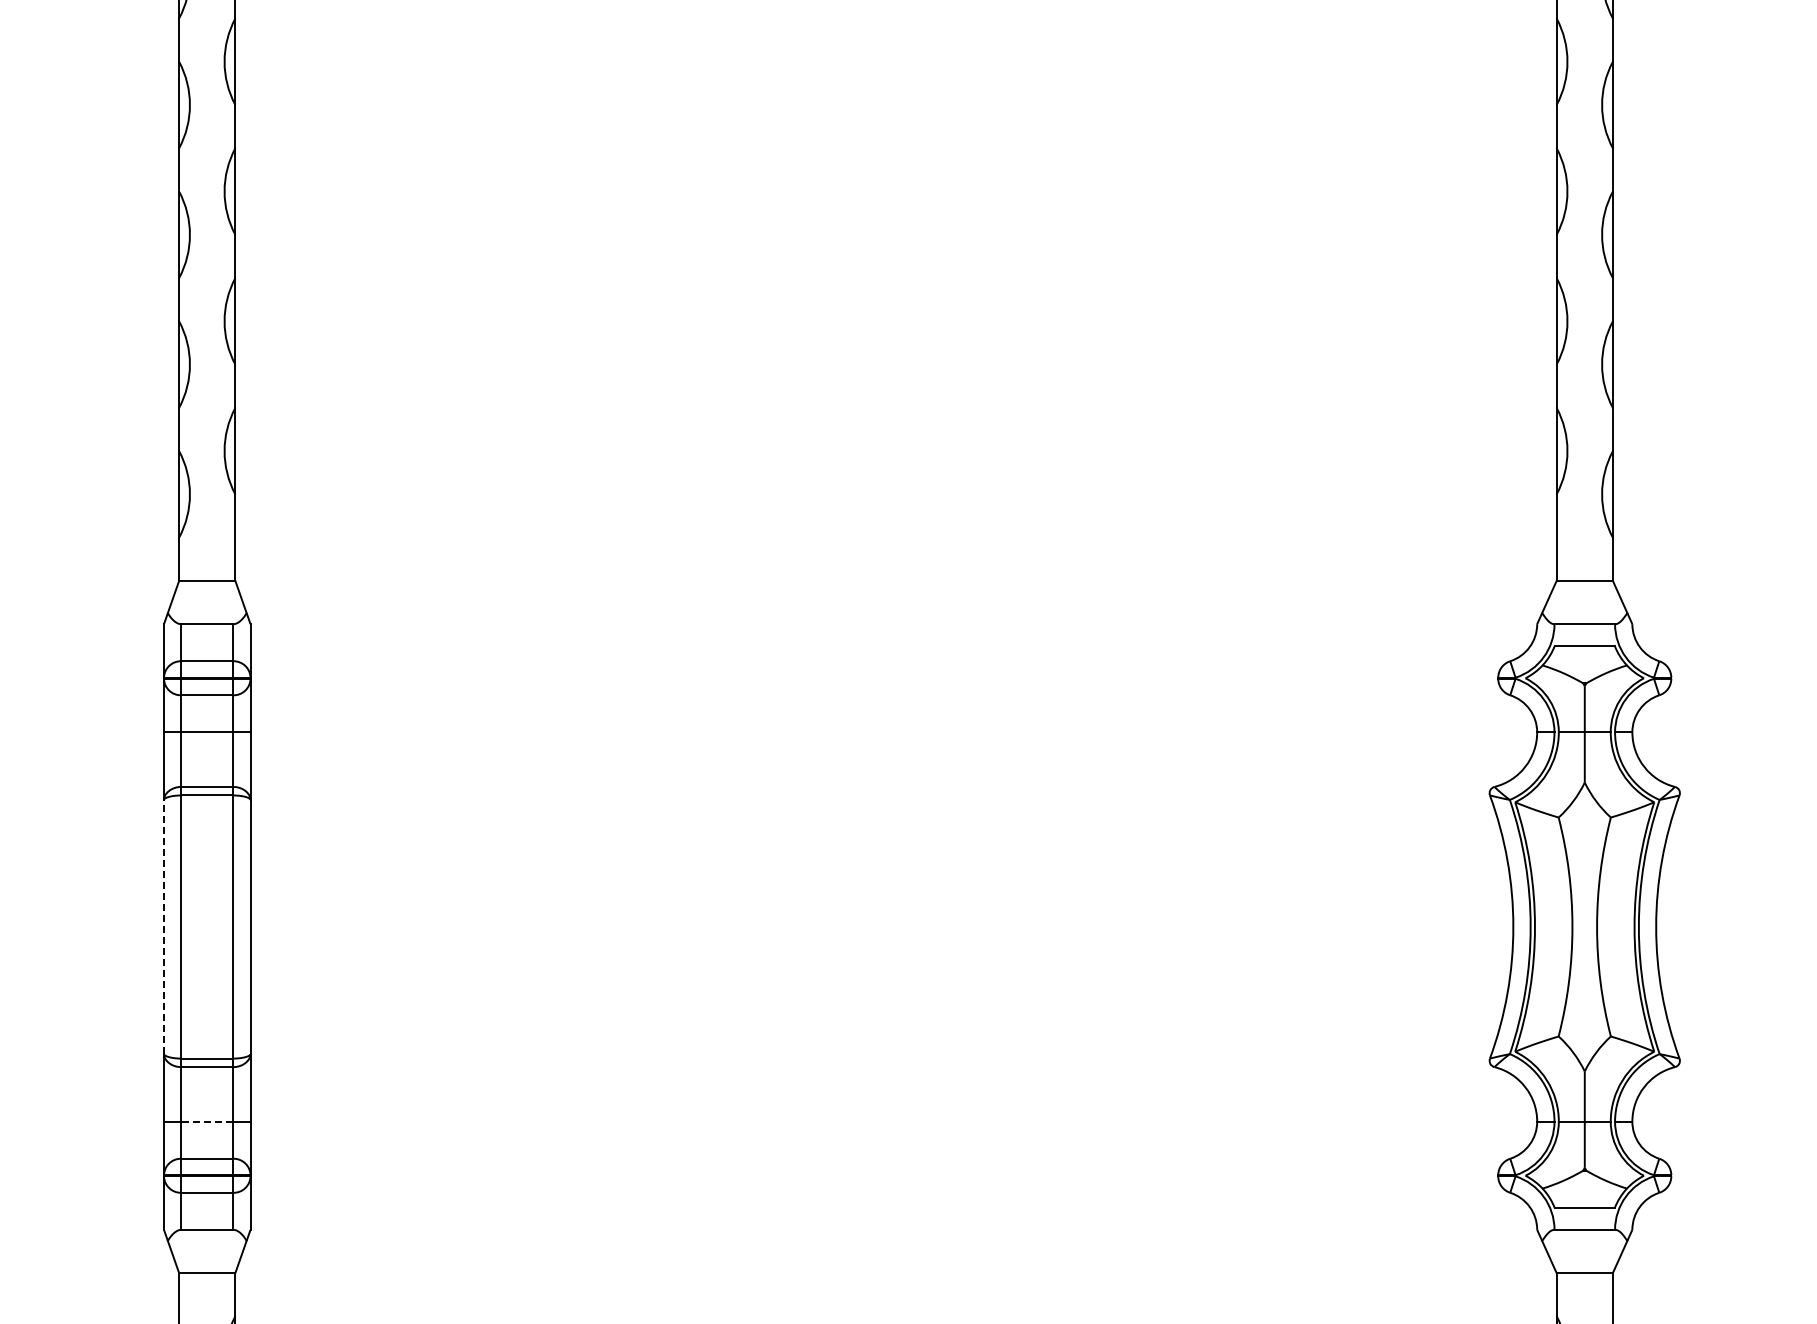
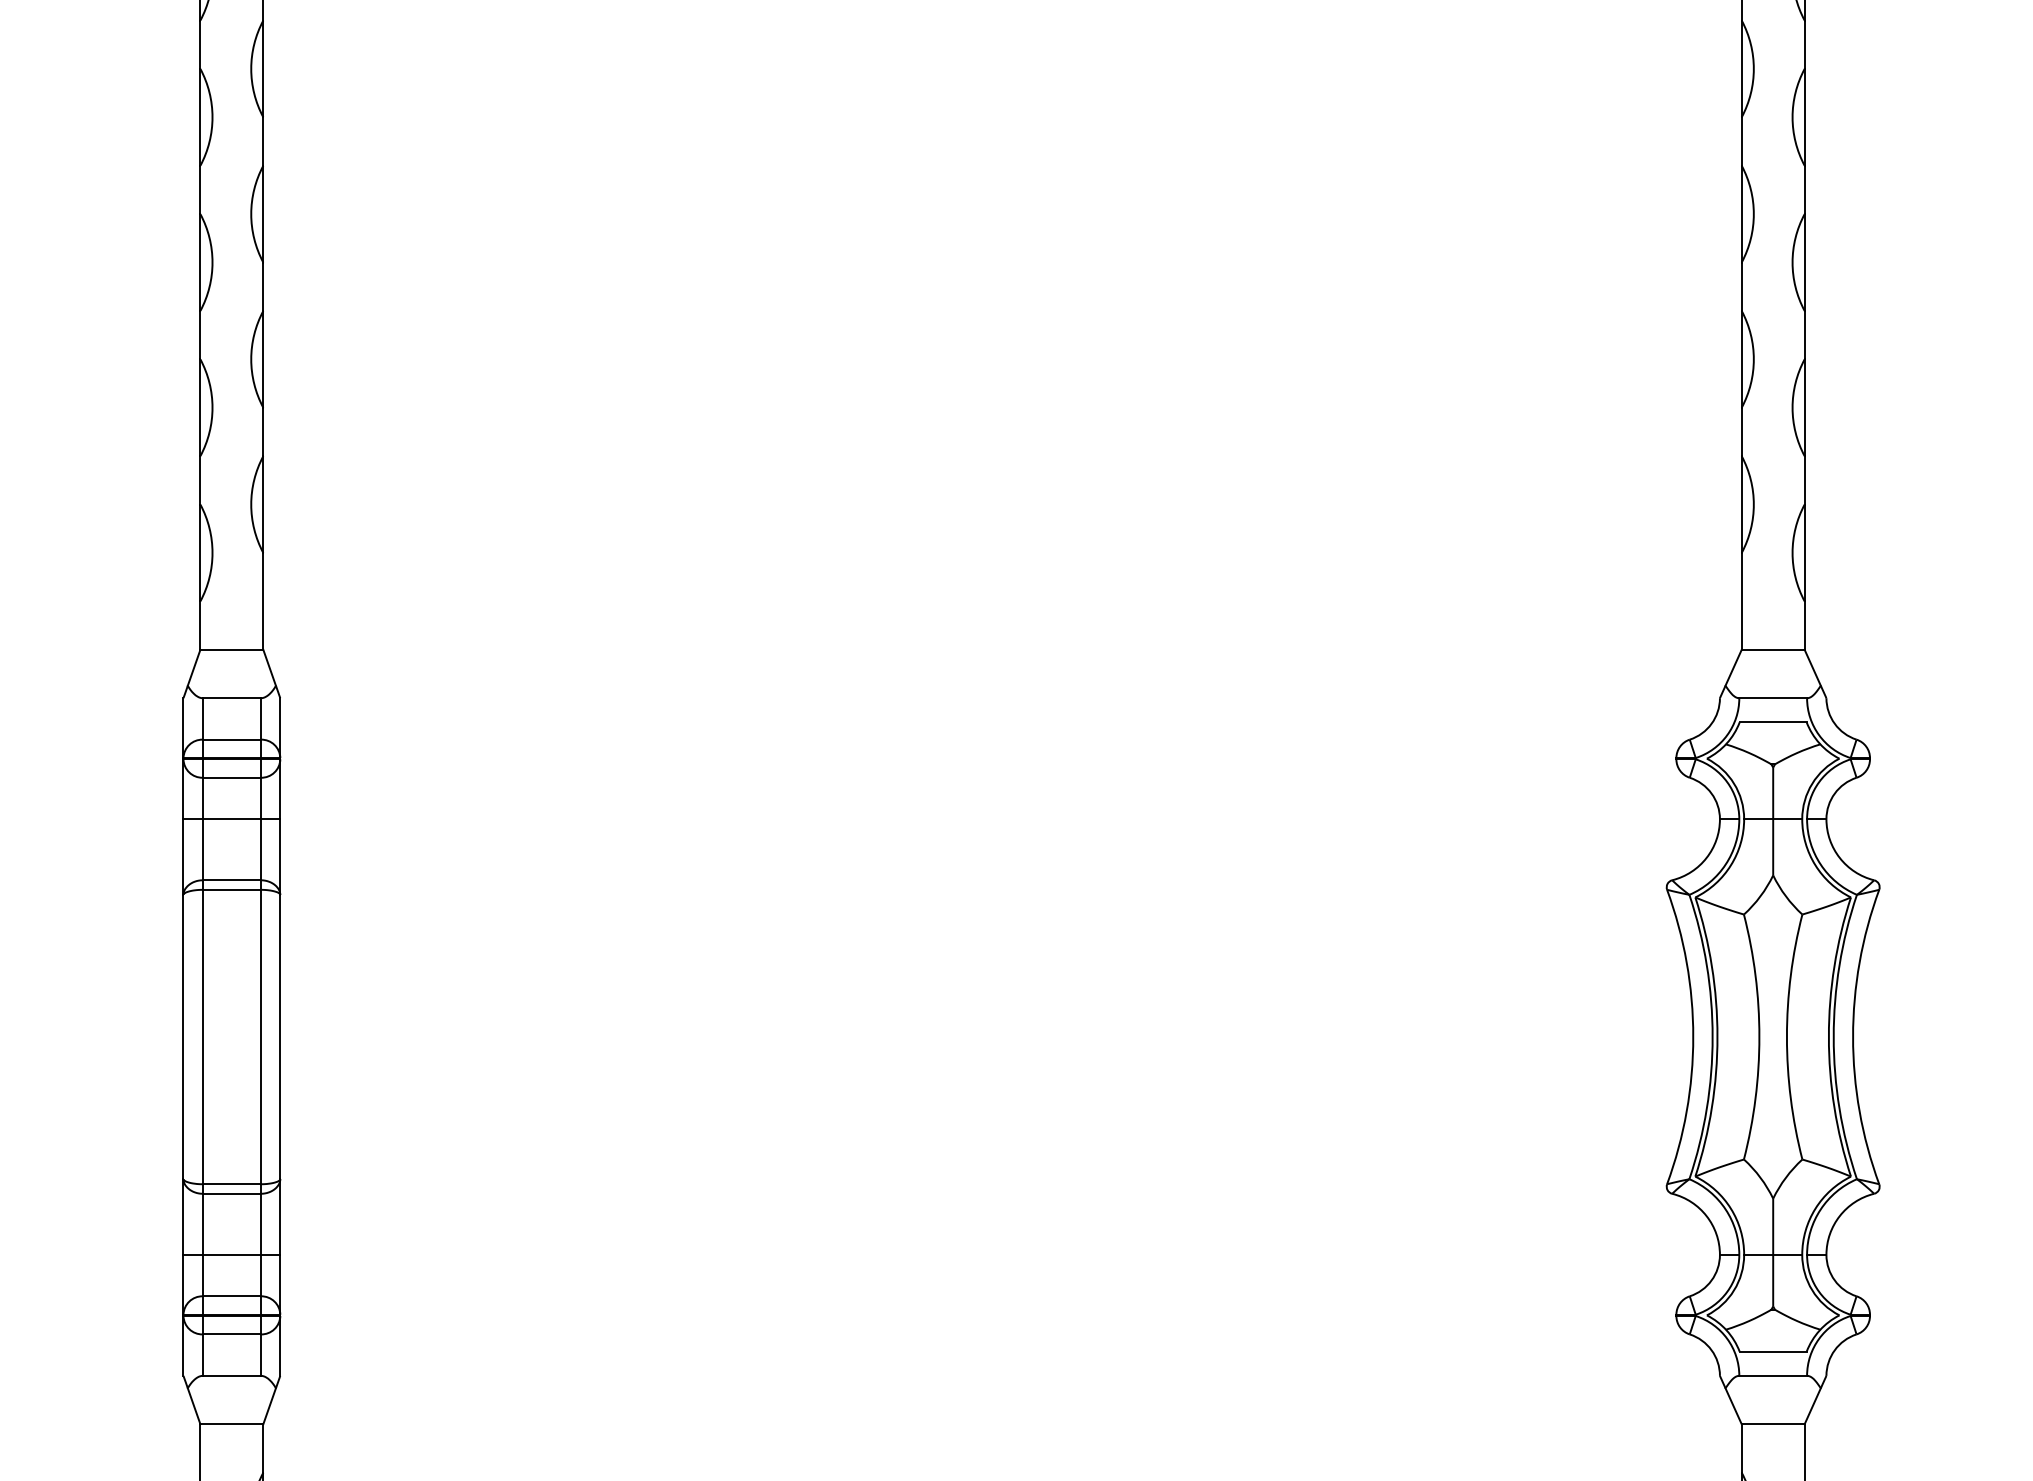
line: (164, 926) -> (184, 1036), dashed -> solid
line: (207, 1121) -> (232, 1254), dashed -> solid

